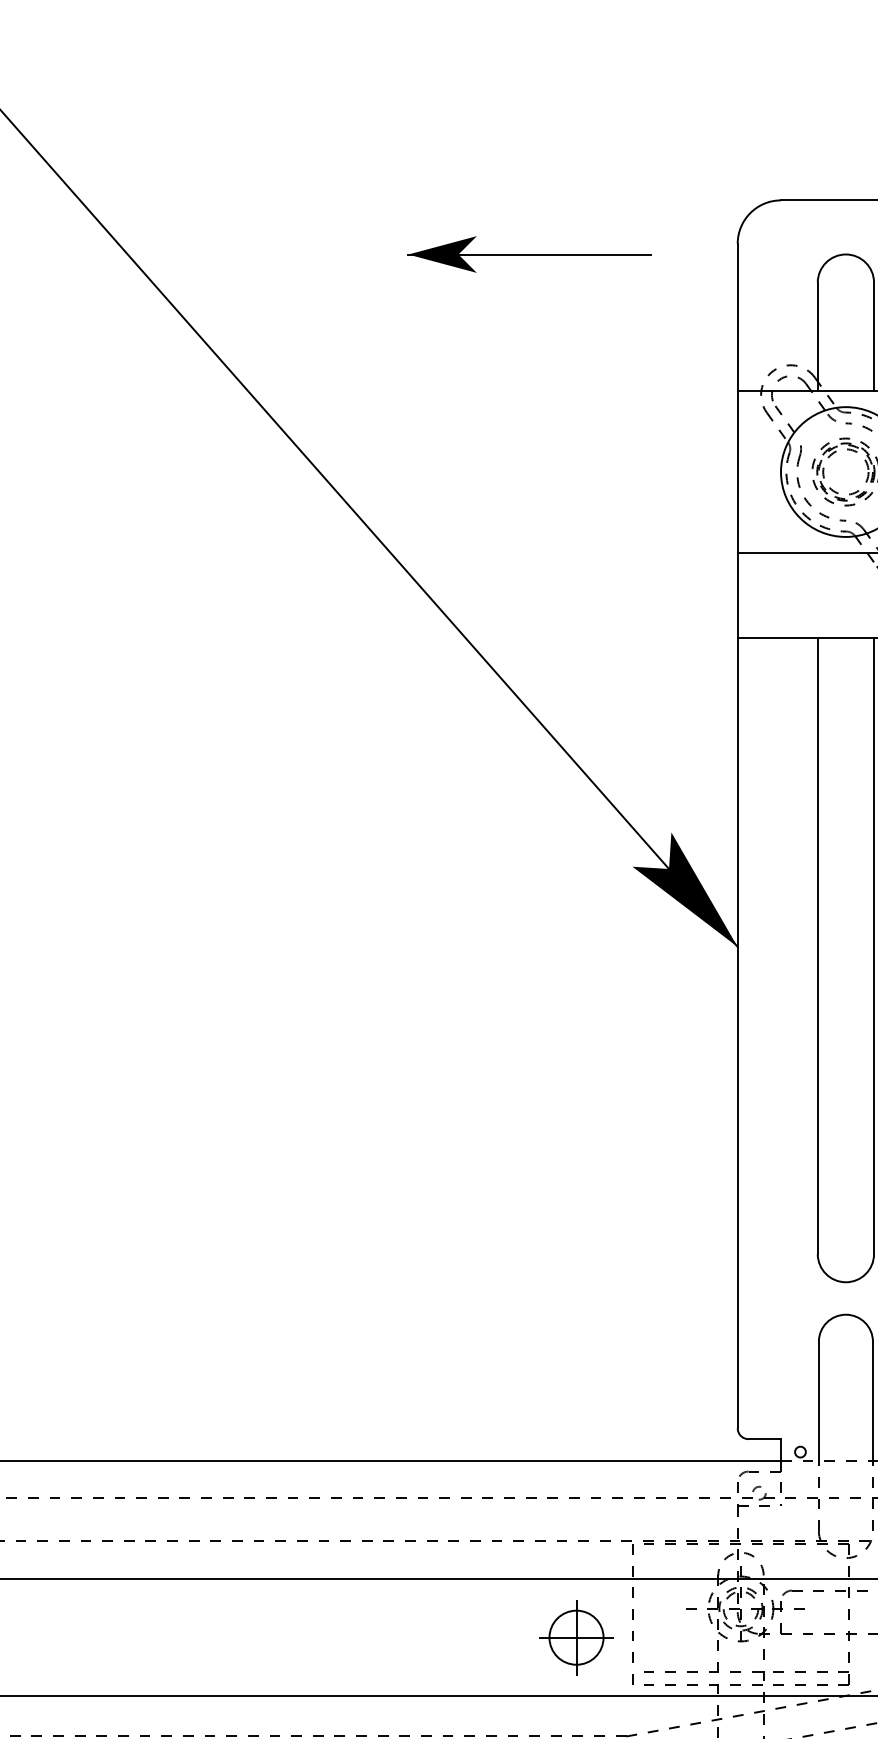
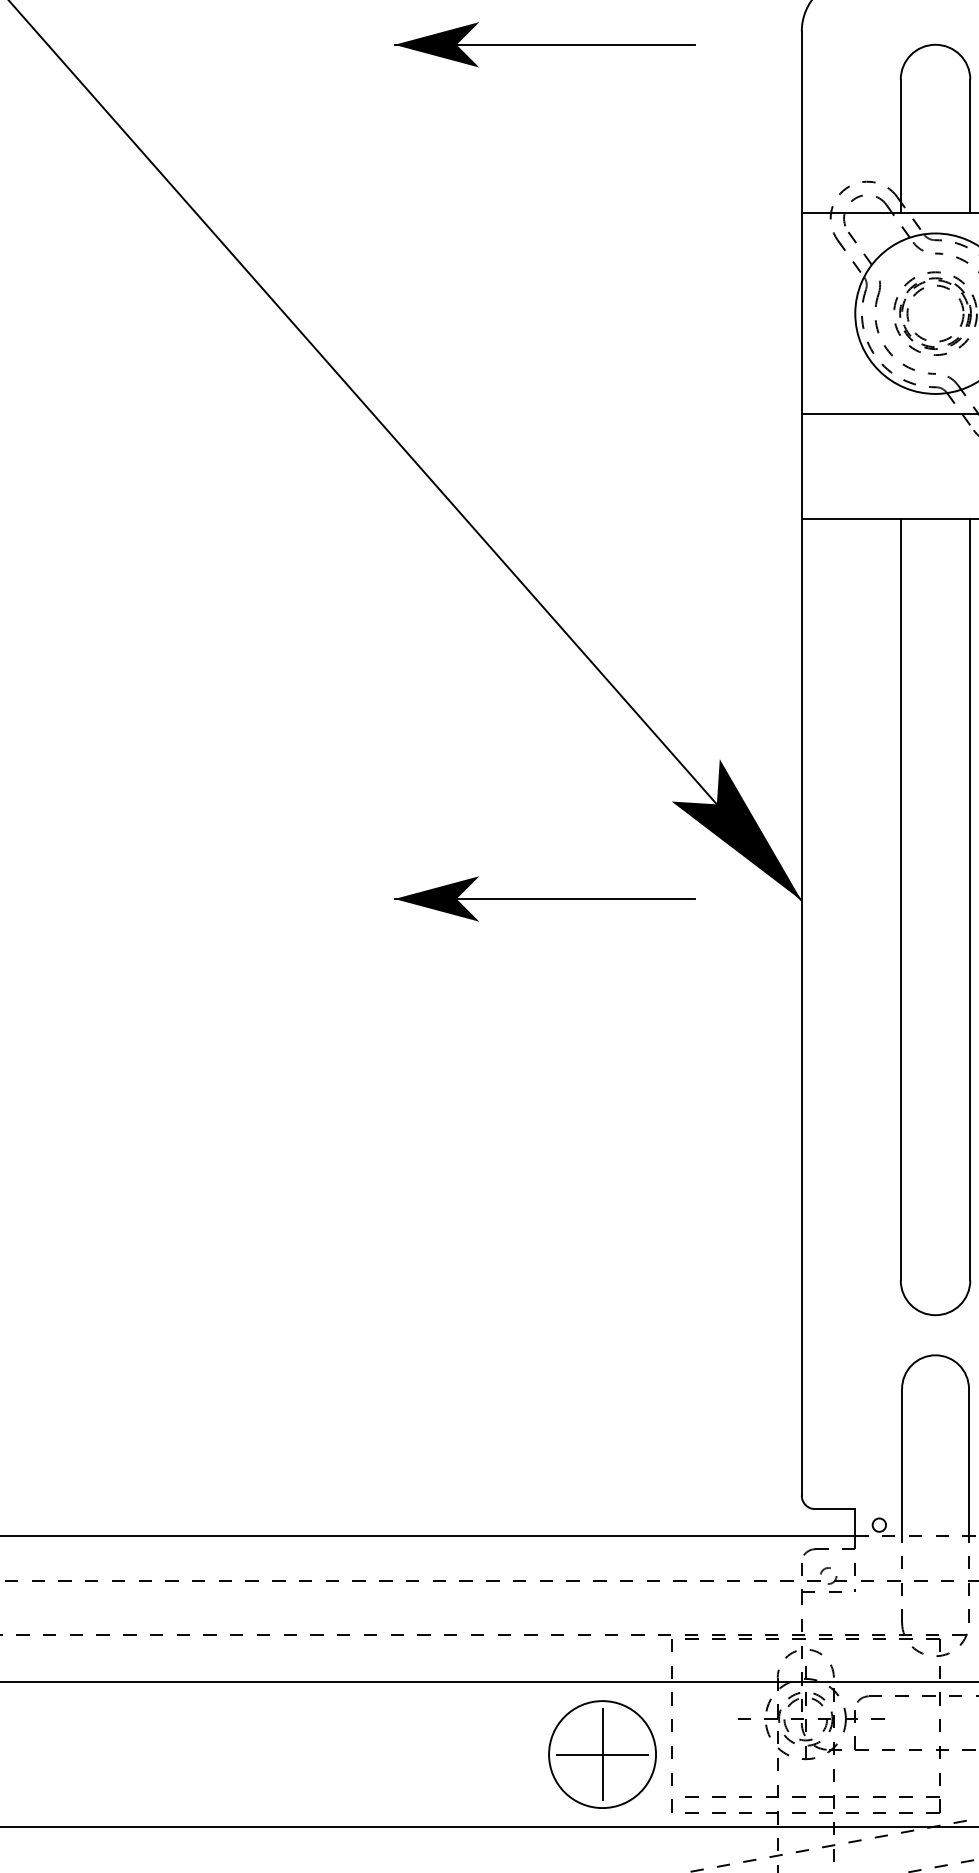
part: (529, 945) -> (544, 898), added
circle: (576, 1637) -> (602, 1754), size x1.6

